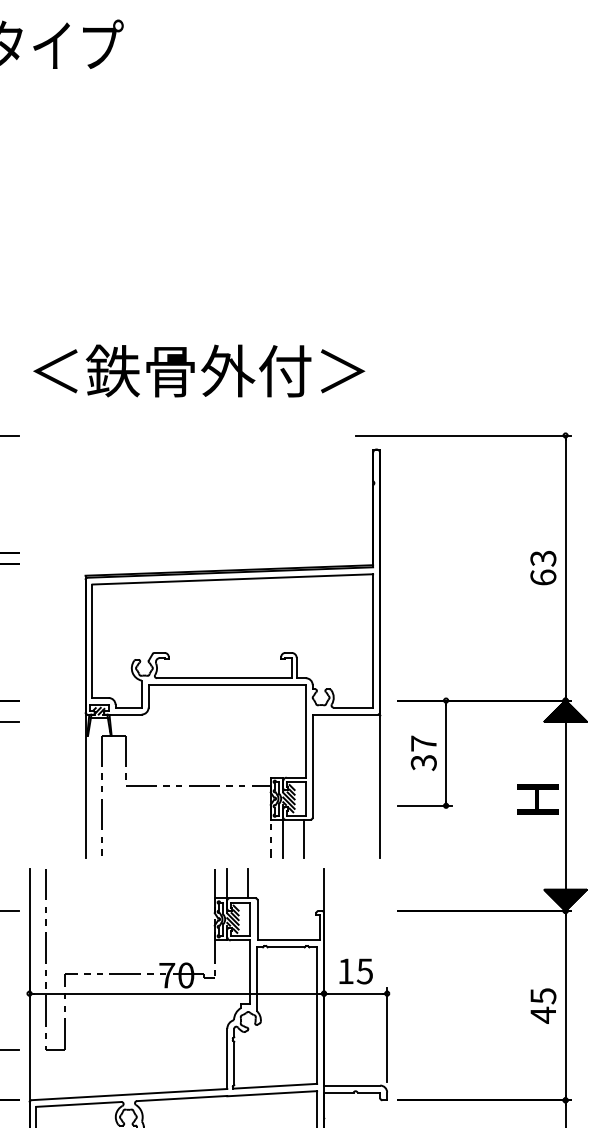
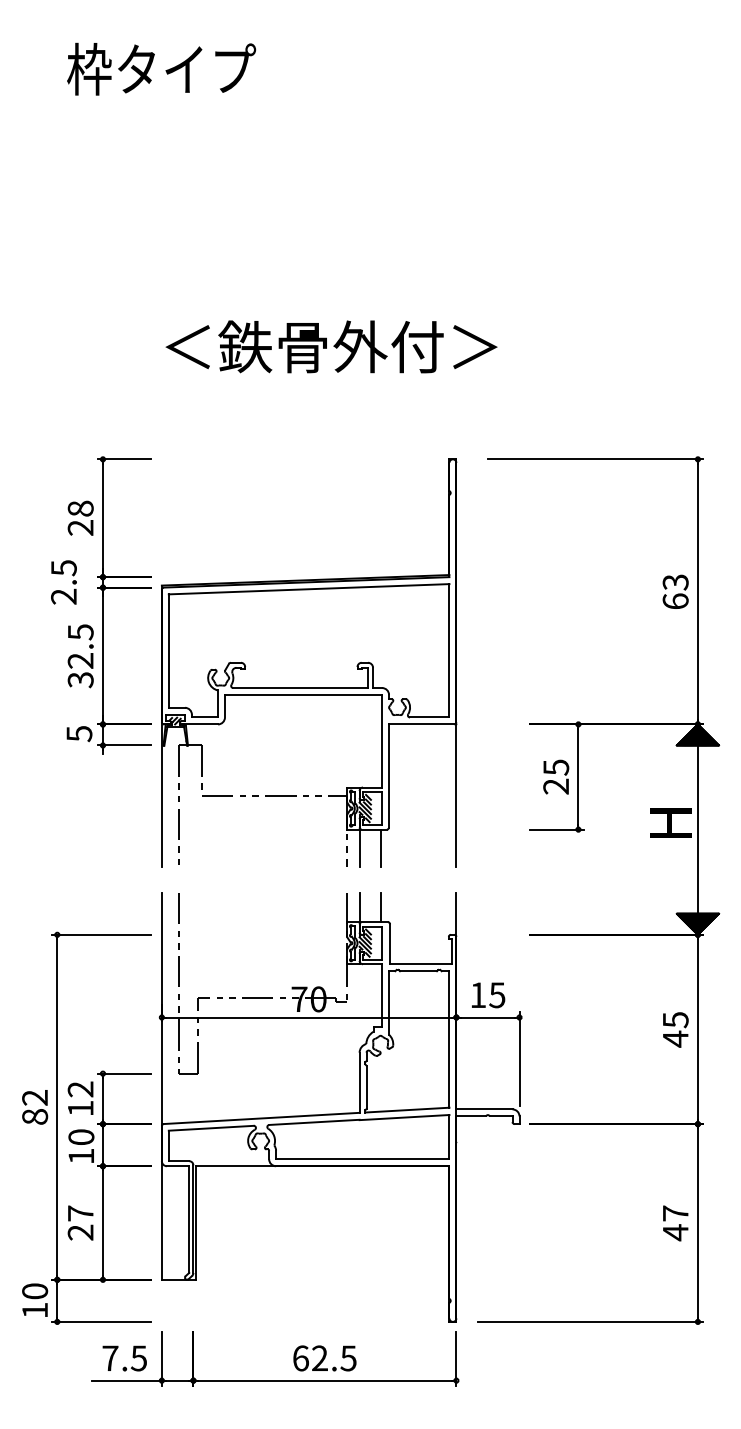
text: (199, 370) -> (331, 346), moved
part: (233, 652) -> (309, 662), moved
text: (424, 752) -> (556, 776), 37 -> 25

